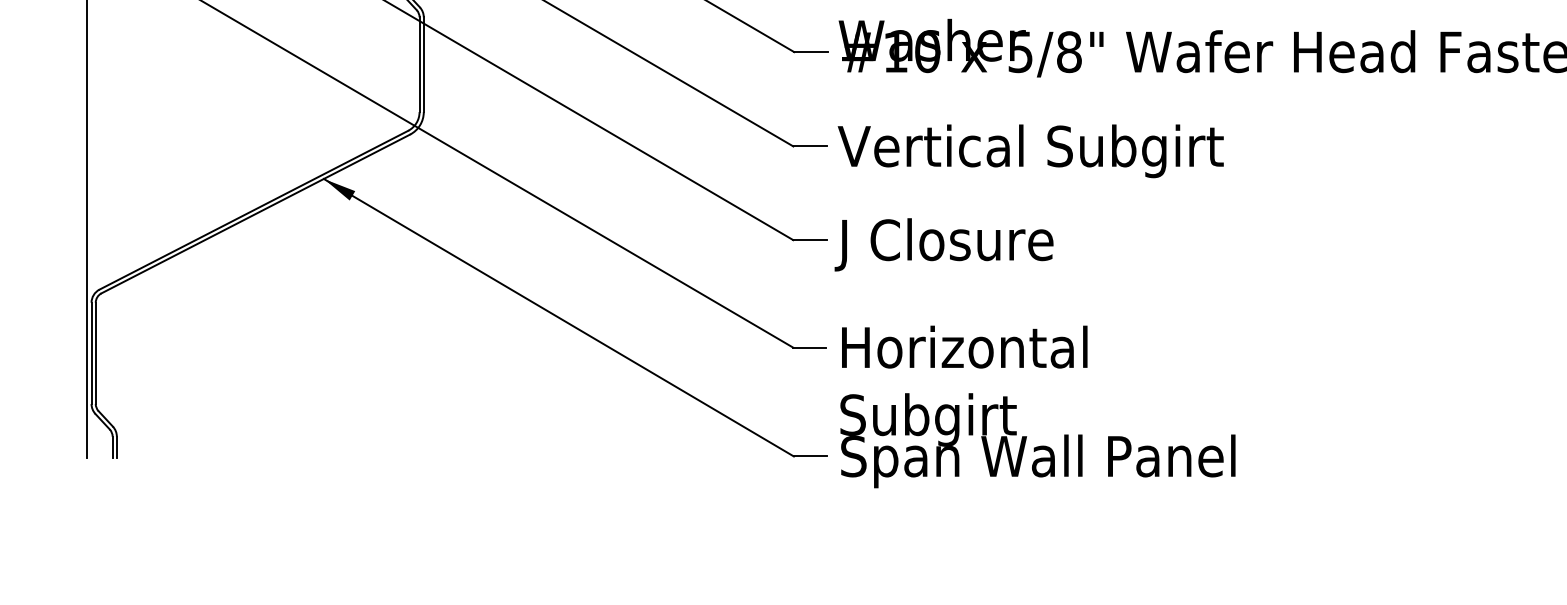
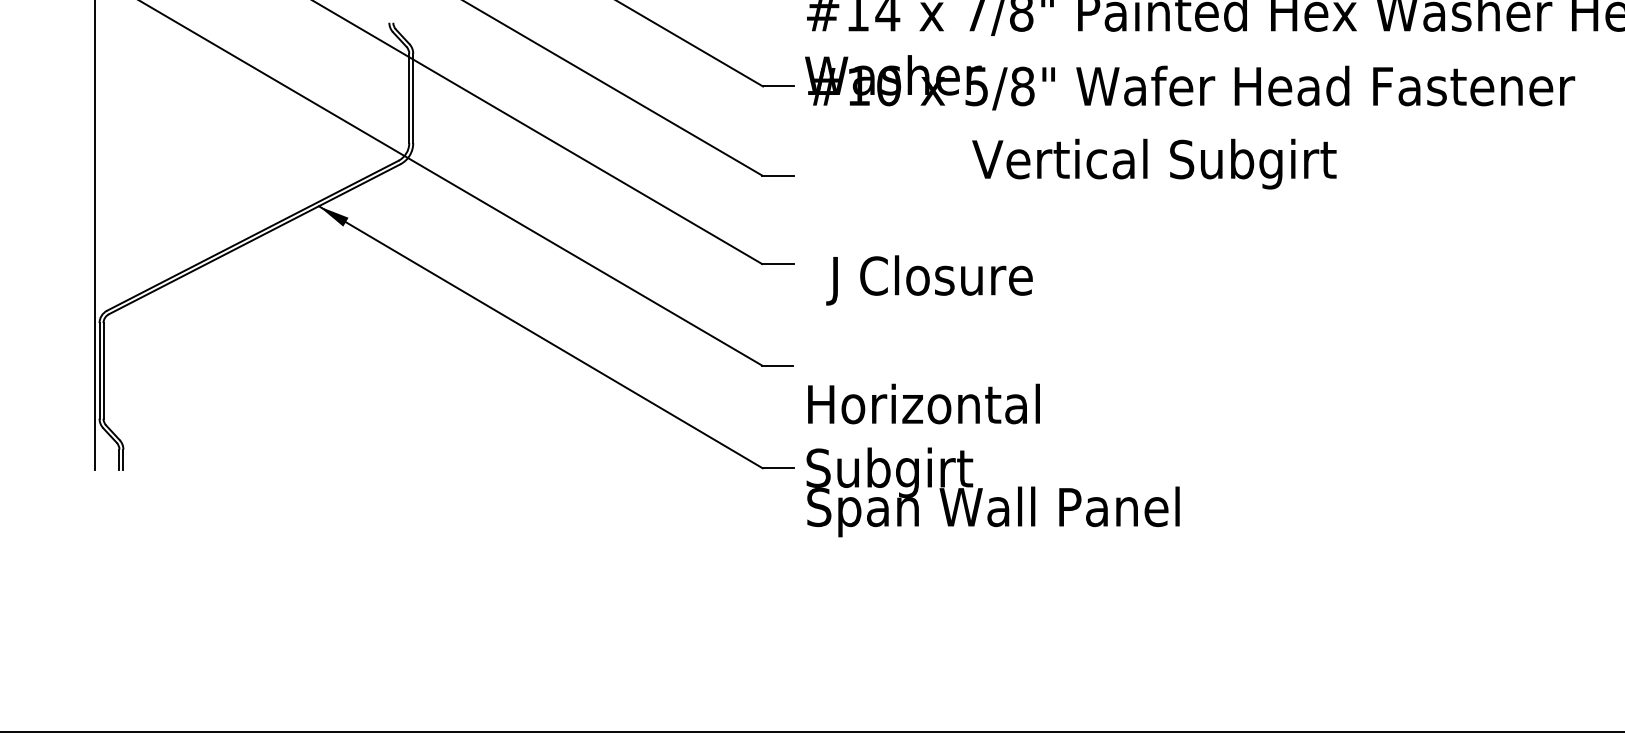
text: (1030, 150) -> (1154, 163), moved
text: (944, 244) -> (929, 280), moved
text: (1037, 406) -> (992, 460), moved

